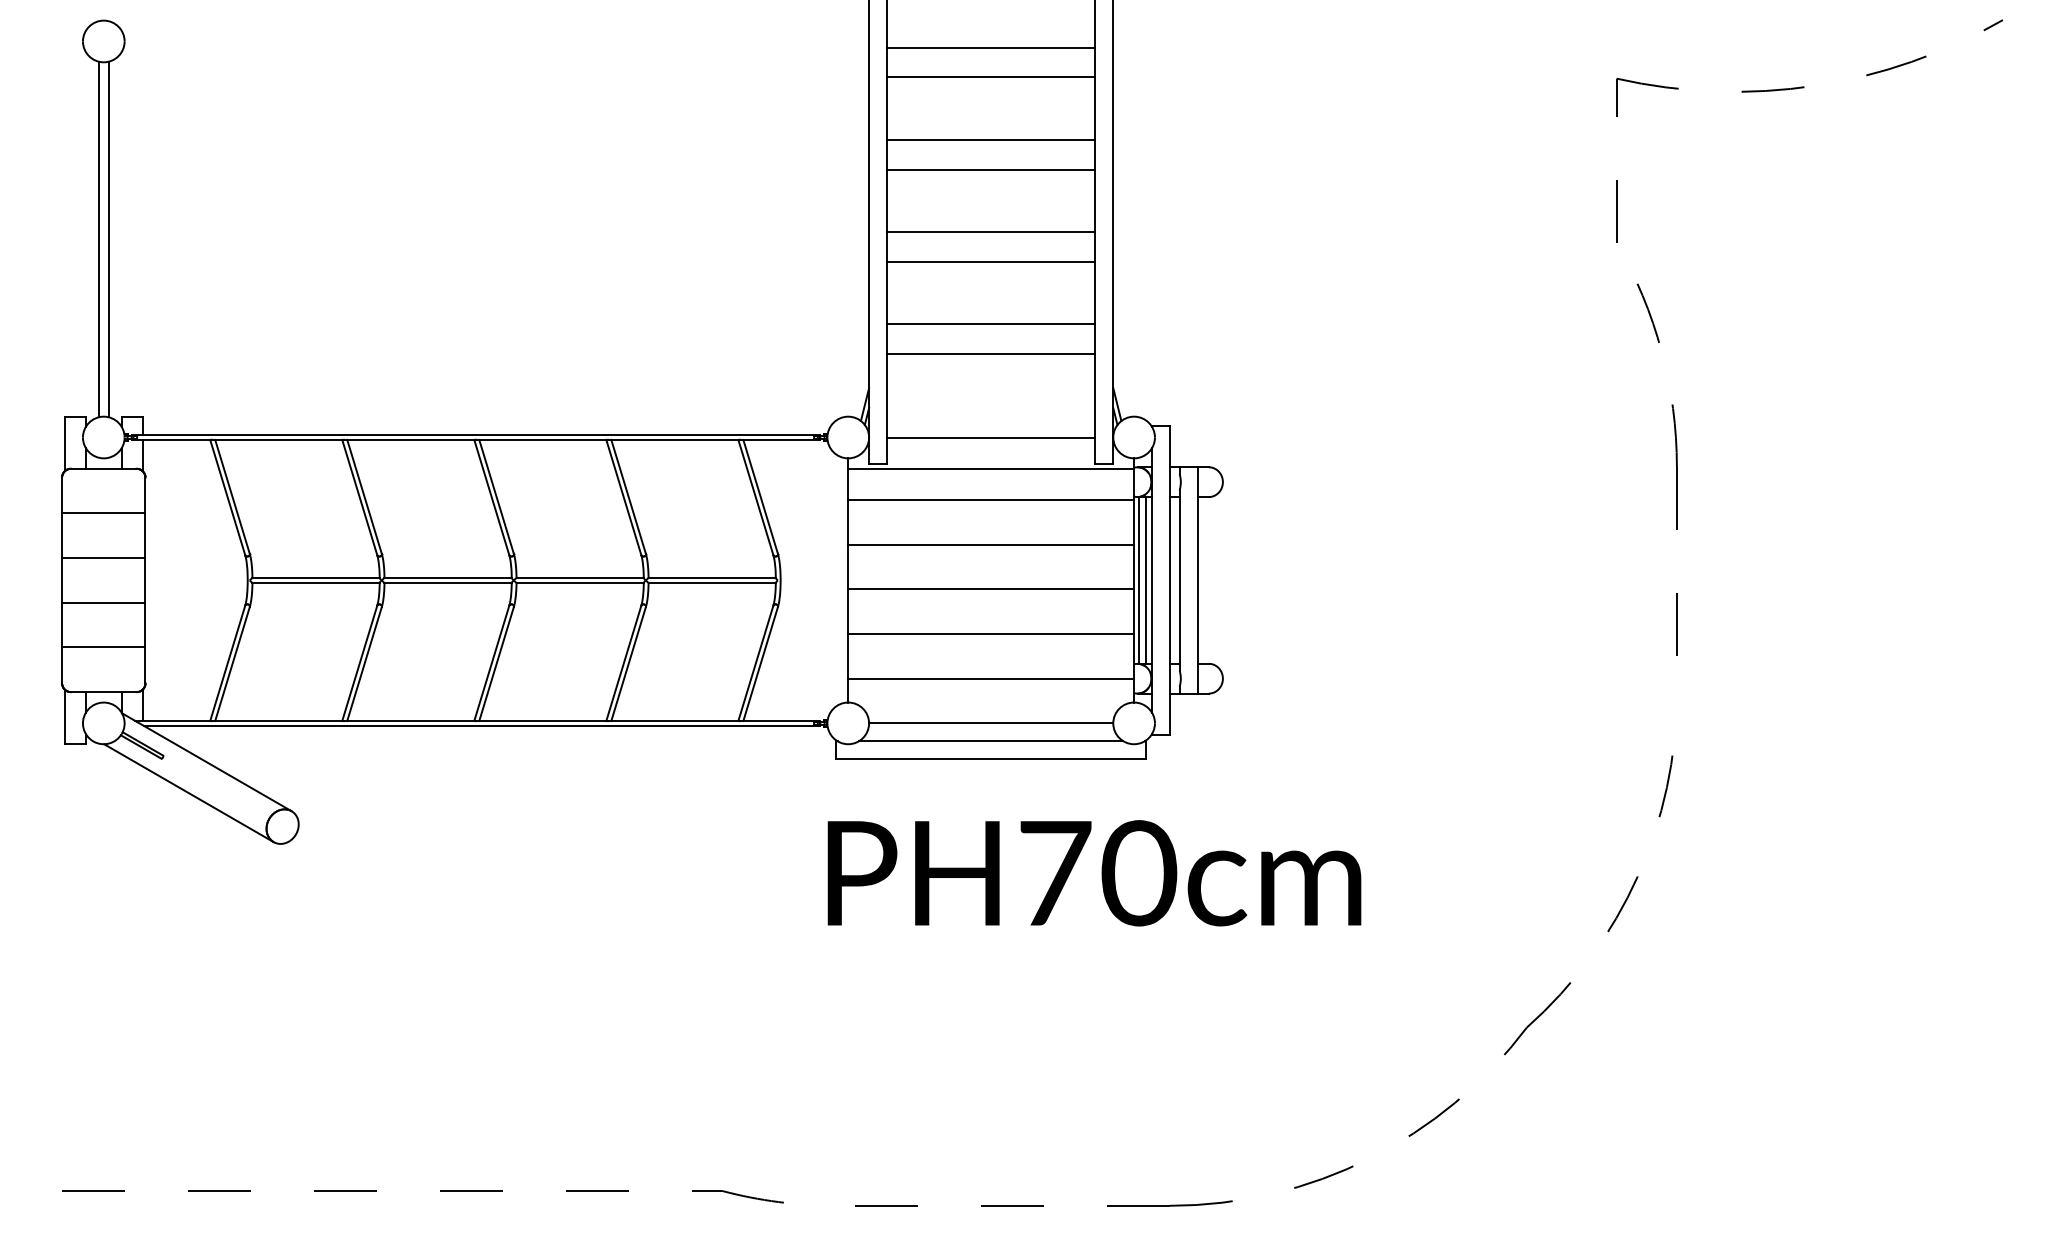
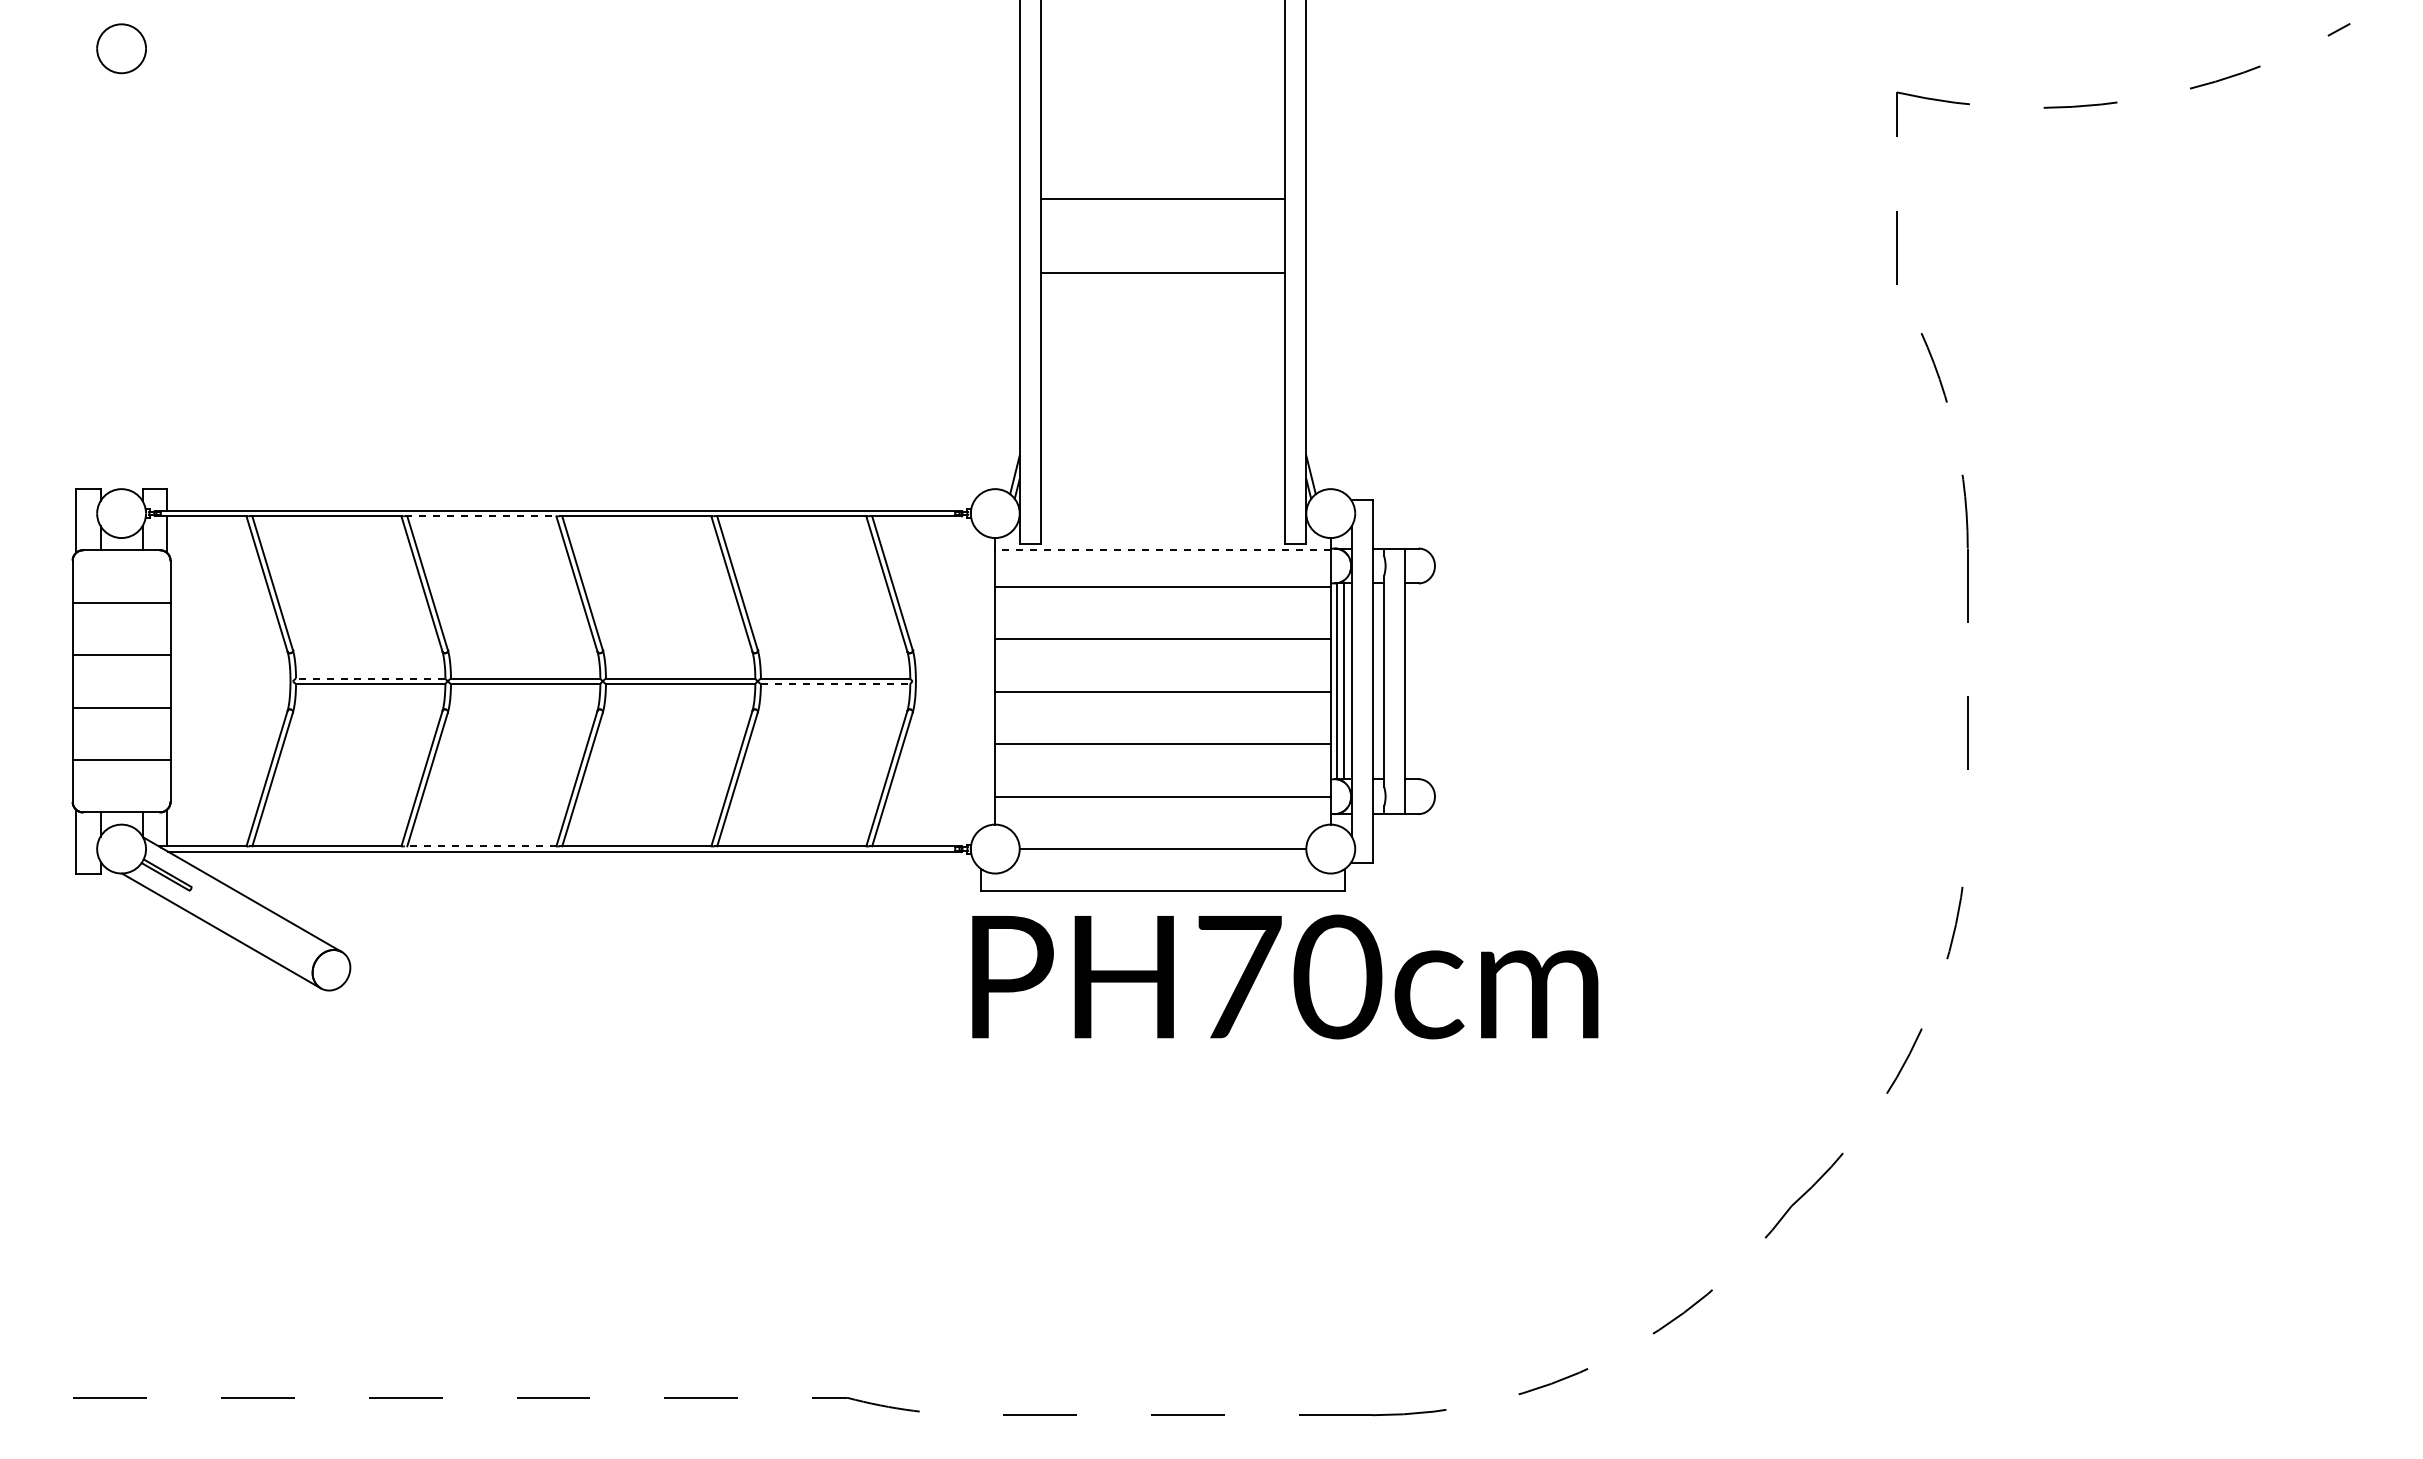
line: (990, 48) -> (1162, 56), removed
line: (990, 77) -> (1162, 91), removed
line: (990, 140) -> (1162, 164), removed
line: (98, 238) -> (115, 280), removed
line: (108, 238) -> (127, 280), removed
line: (990, 261) -> (1162, 307), removed
line: (990, 324) -> (1162, 380), removed
line: (990, 353) -> (1162, 415), removed
line: (990, 437) -> (1162, 513), removed
line: (410, 440) -> (481, 516), solid -> dashed
line: (991, 468) -> (1163, 550), solid -> dashed
line: (315, 578) -> (370, 678), solid -> dashed
line: (712, 583) -> (835, 684), solid -> dashed
line: (409, 721) -> (480, 846), solid -> dashed
line: (990, 741) -> (1162, 870), removed
text: (1094, 872) -> (1285, 976), moved

